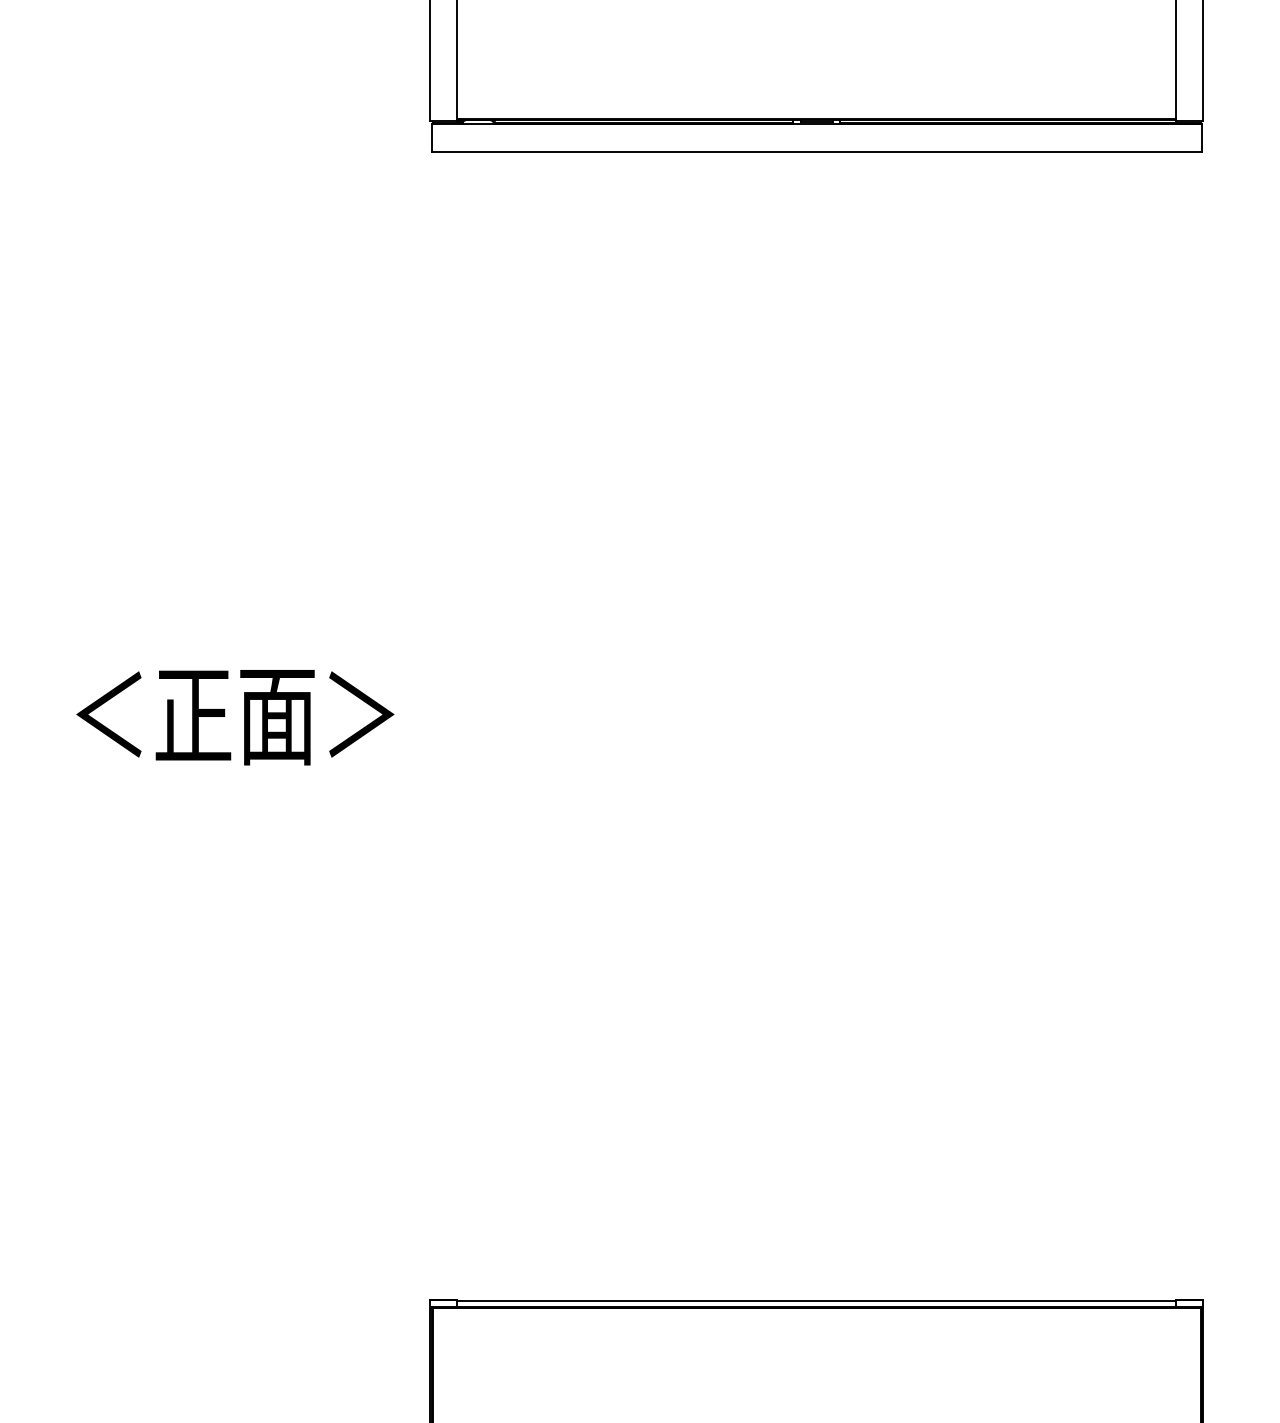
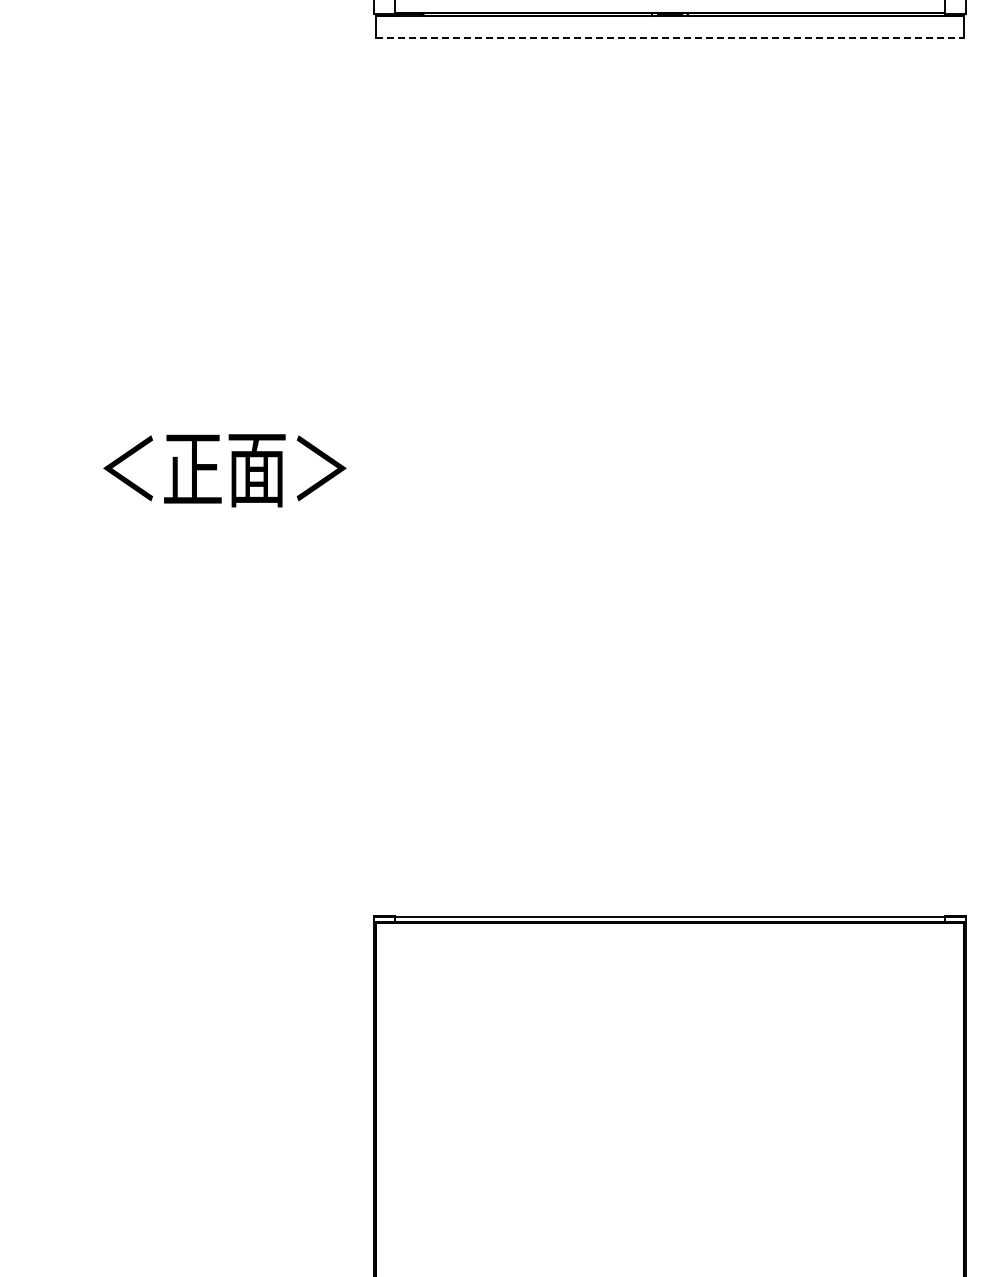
line: (817, 151) -> (670, 37), solid -> dashed

